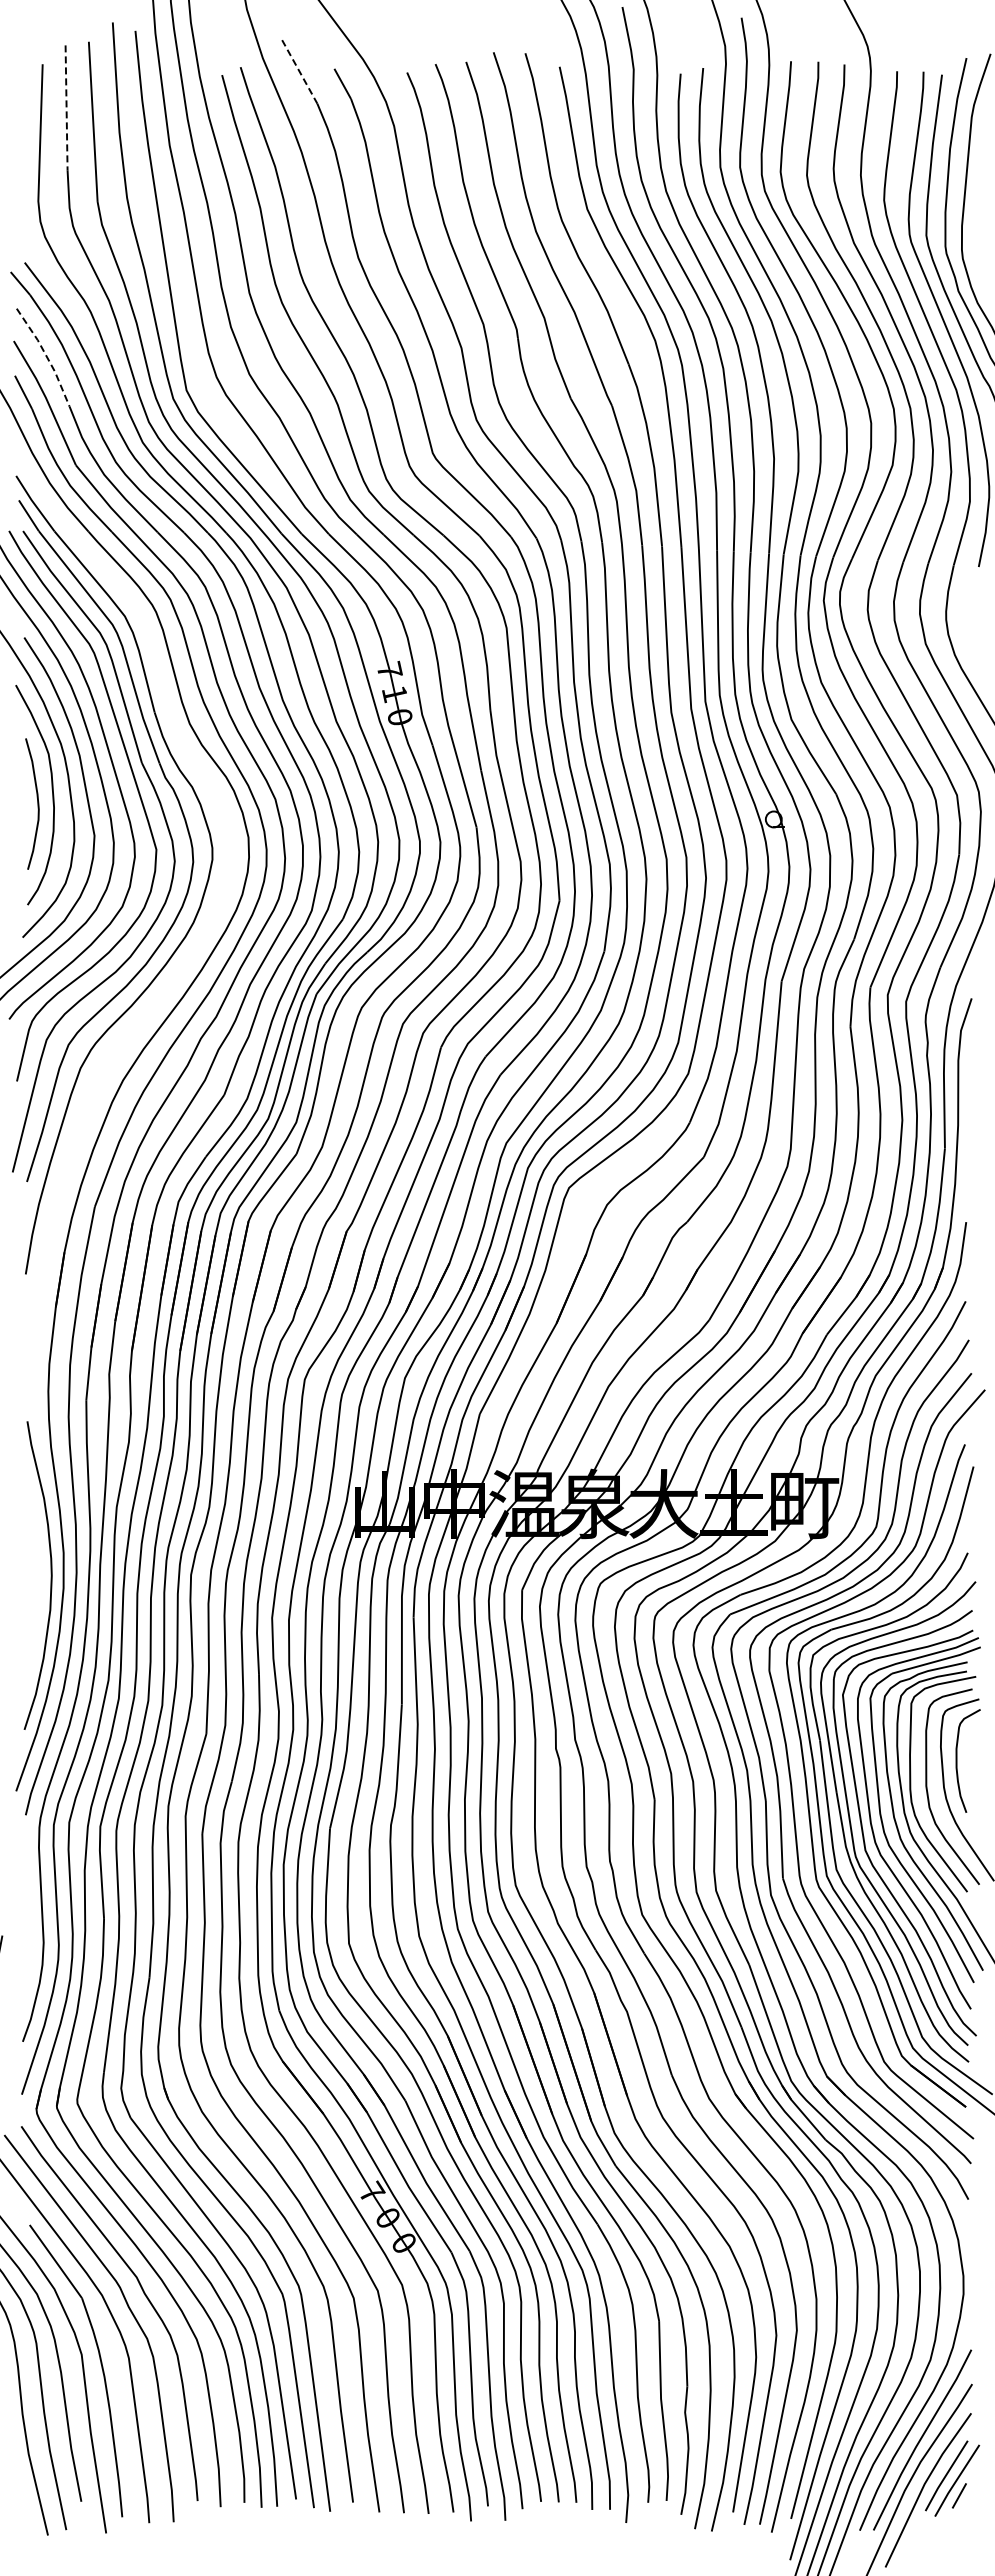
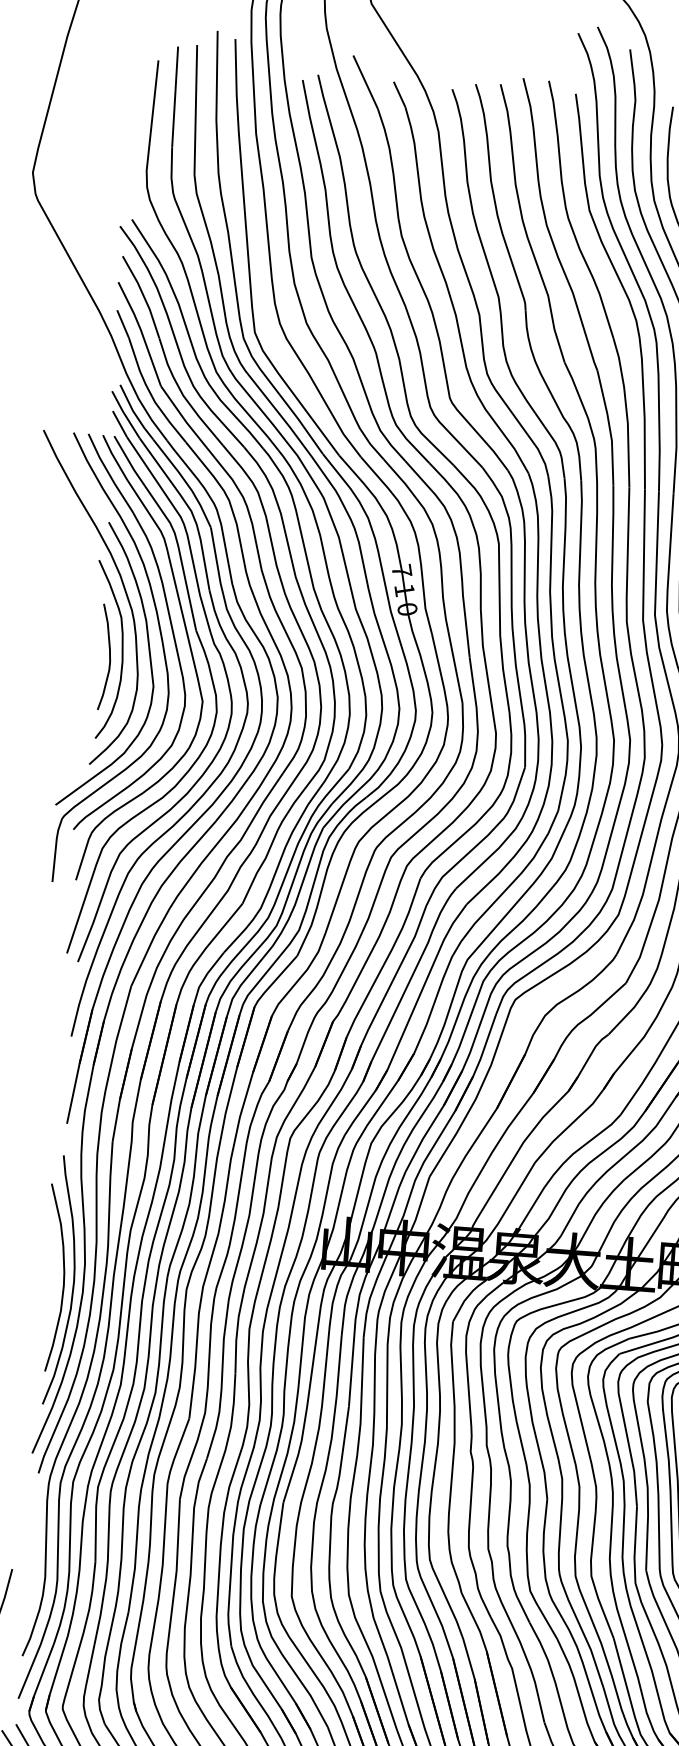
line: (300, 72) -> (366, 82), dashed -> solid
line: (66, 108) -> (175, 97), dashed -> solid
line: (46, 356) -> (143, 296), dashed -> solid
part: (186, 961) -> (220, 793), added
curve: (38, 1573) -> (63, 1278), added

